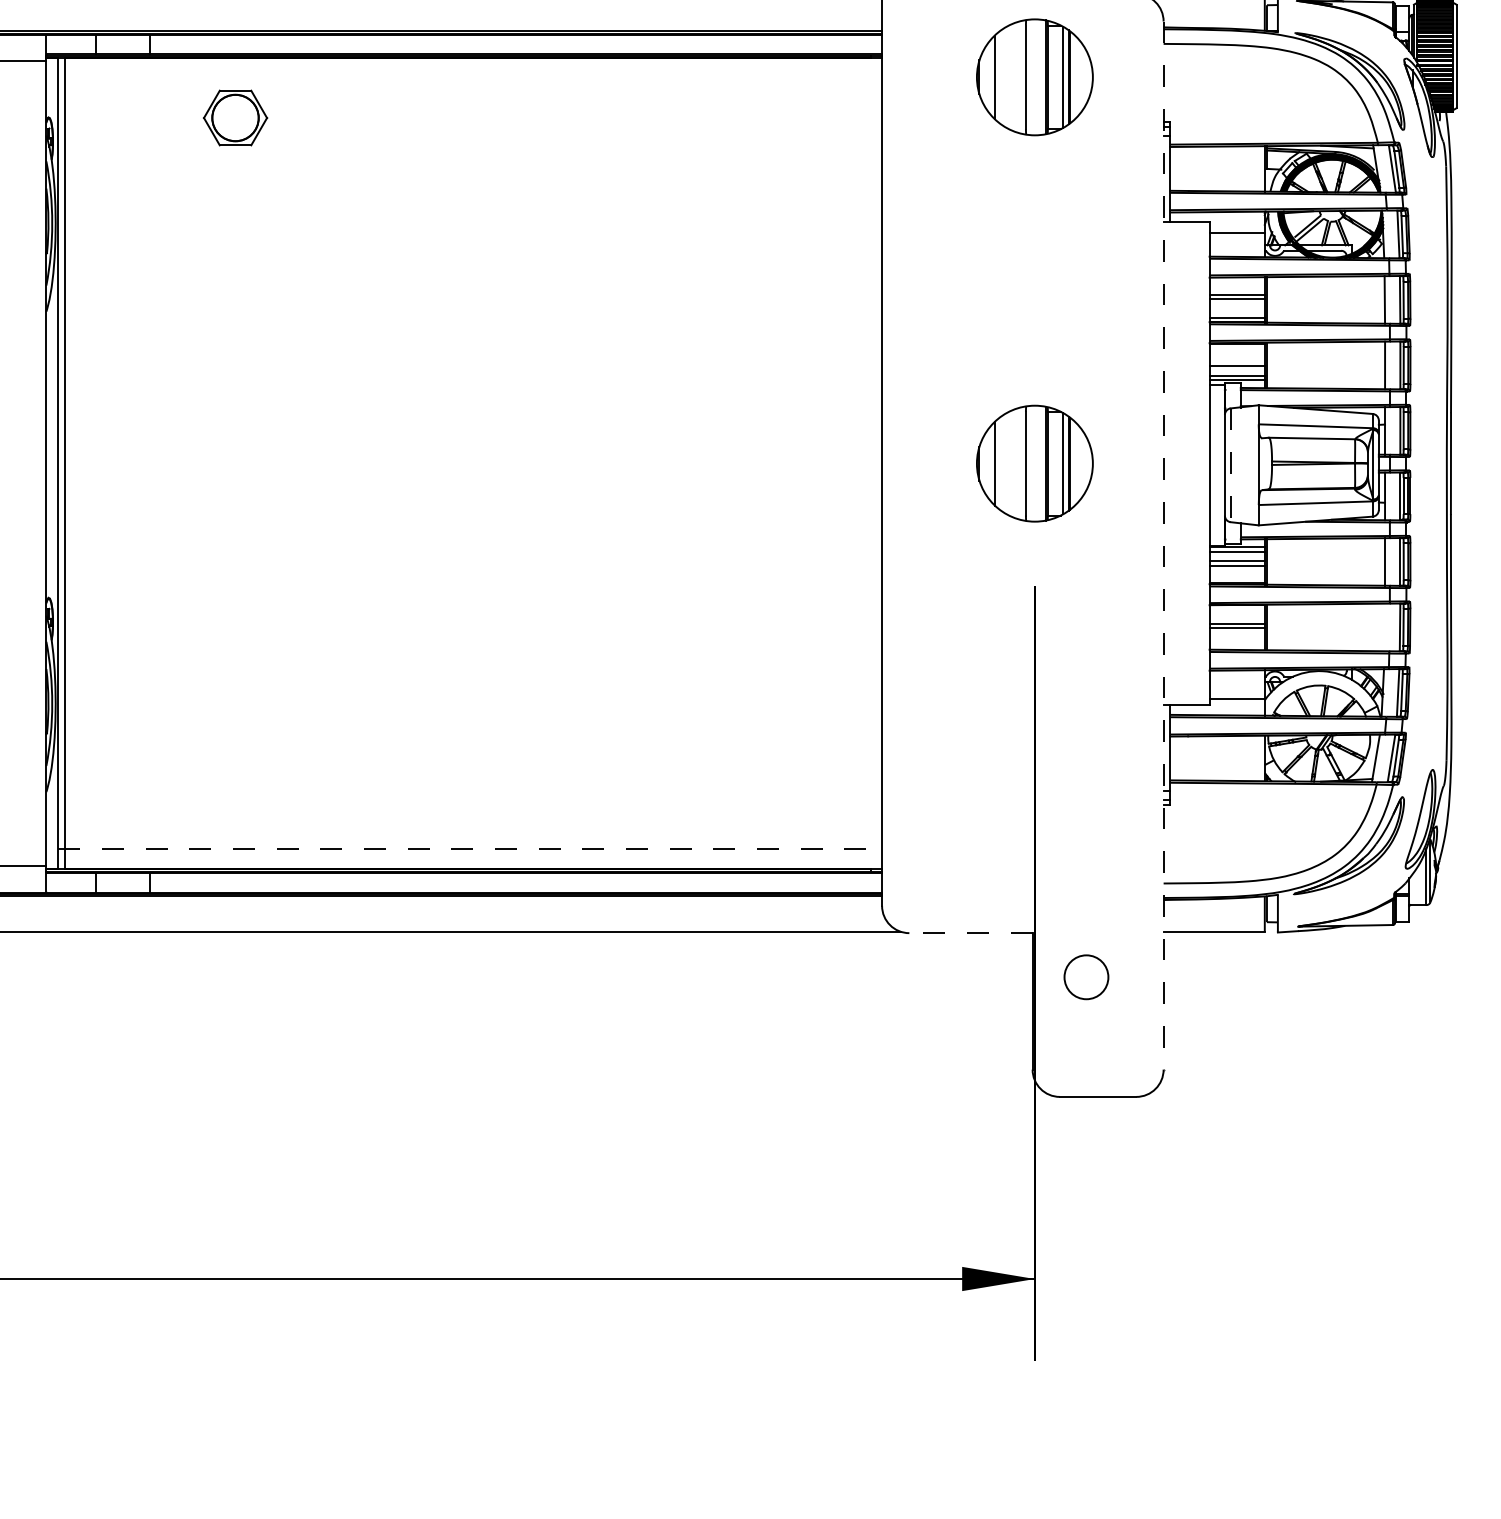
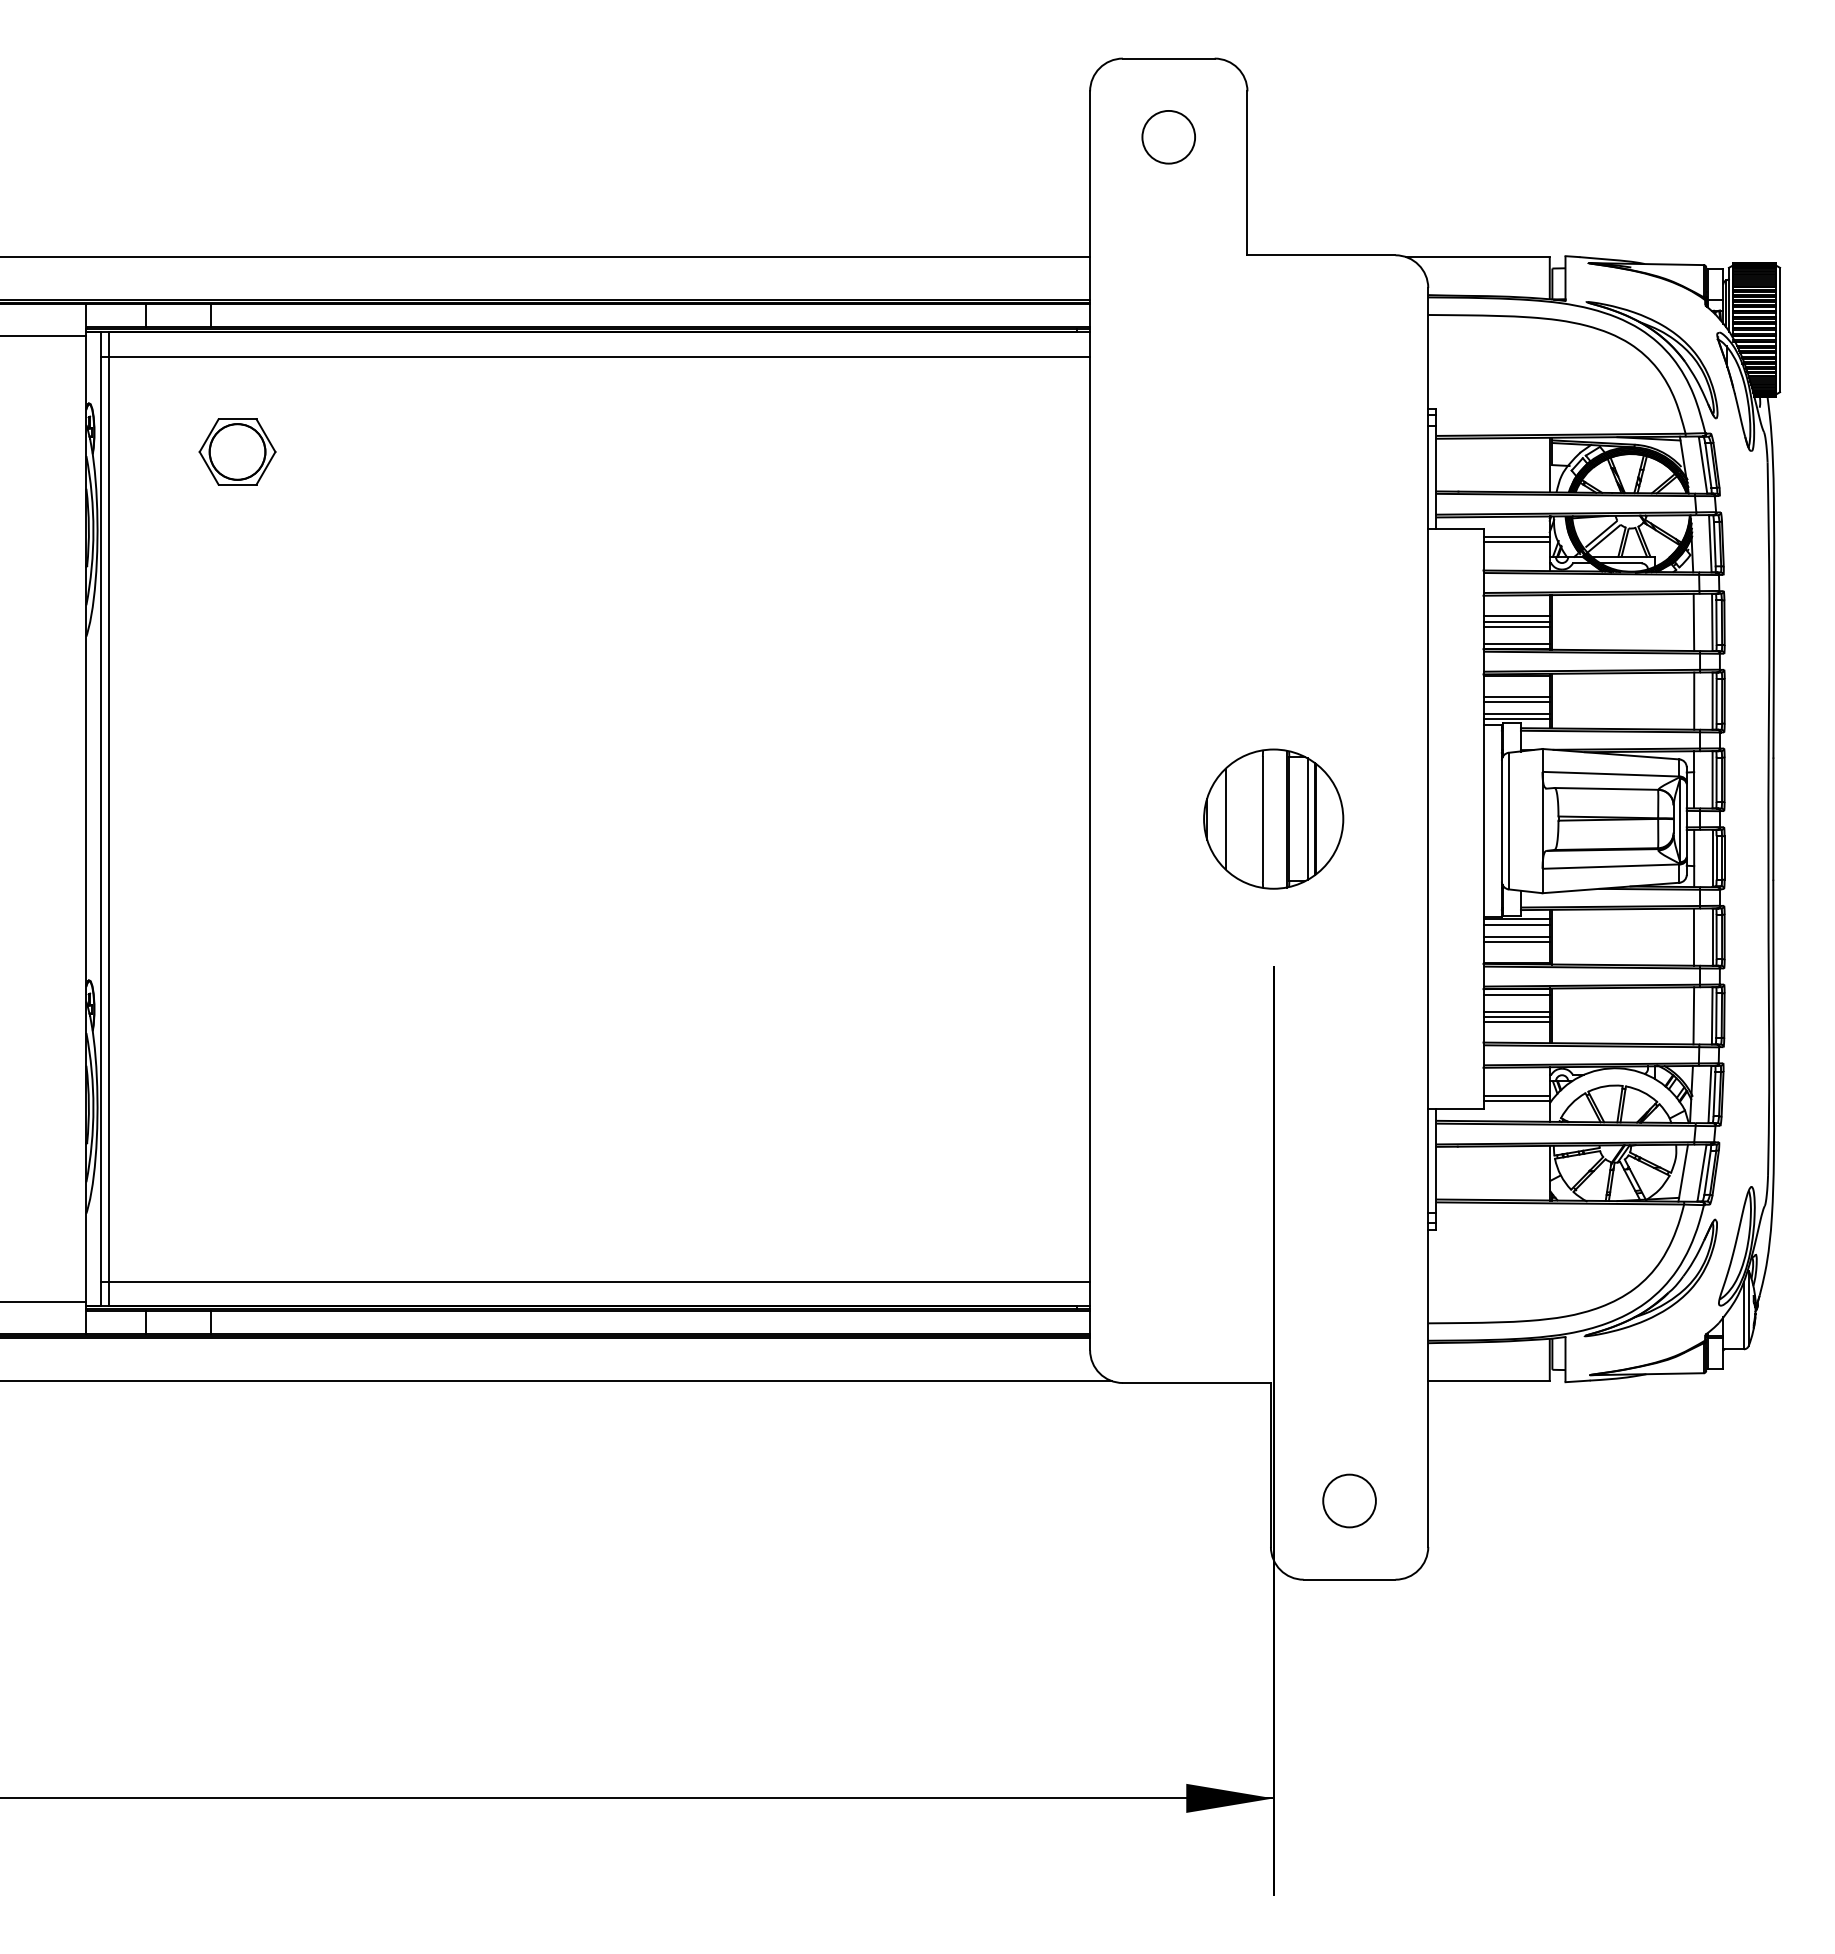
part: (1034, 76) -> (1273, 354), removed
line: (470, 78) -> (595, 356), added
part: (235, 117) -> (237, 451), moved
line: (1237, 229) -> (1516, 537), added
line: (1237, 303) -> (1516, 626), added
line: (1237, 361) -> (1516, 696), added
line: (1230, 465) -> (1508, 821), dashed -> solid
line: (1163, 546) -> (1428, 918), dashed -> solid
line: (1237, 609) -> (1516, 994), added
line: (1384, 627) -> (1693, 1015), added
line: (1237, 633) -> (1516, 1022), added
line: (1237, 694) -> (1516, 1096), added
line: (470, 848) -> (595, 1281), dashed -> solid
line: (970, 933) -> (1196, 1383), dashed -> solid
circle: (1086, 976) -> (1349, 1500), moved

